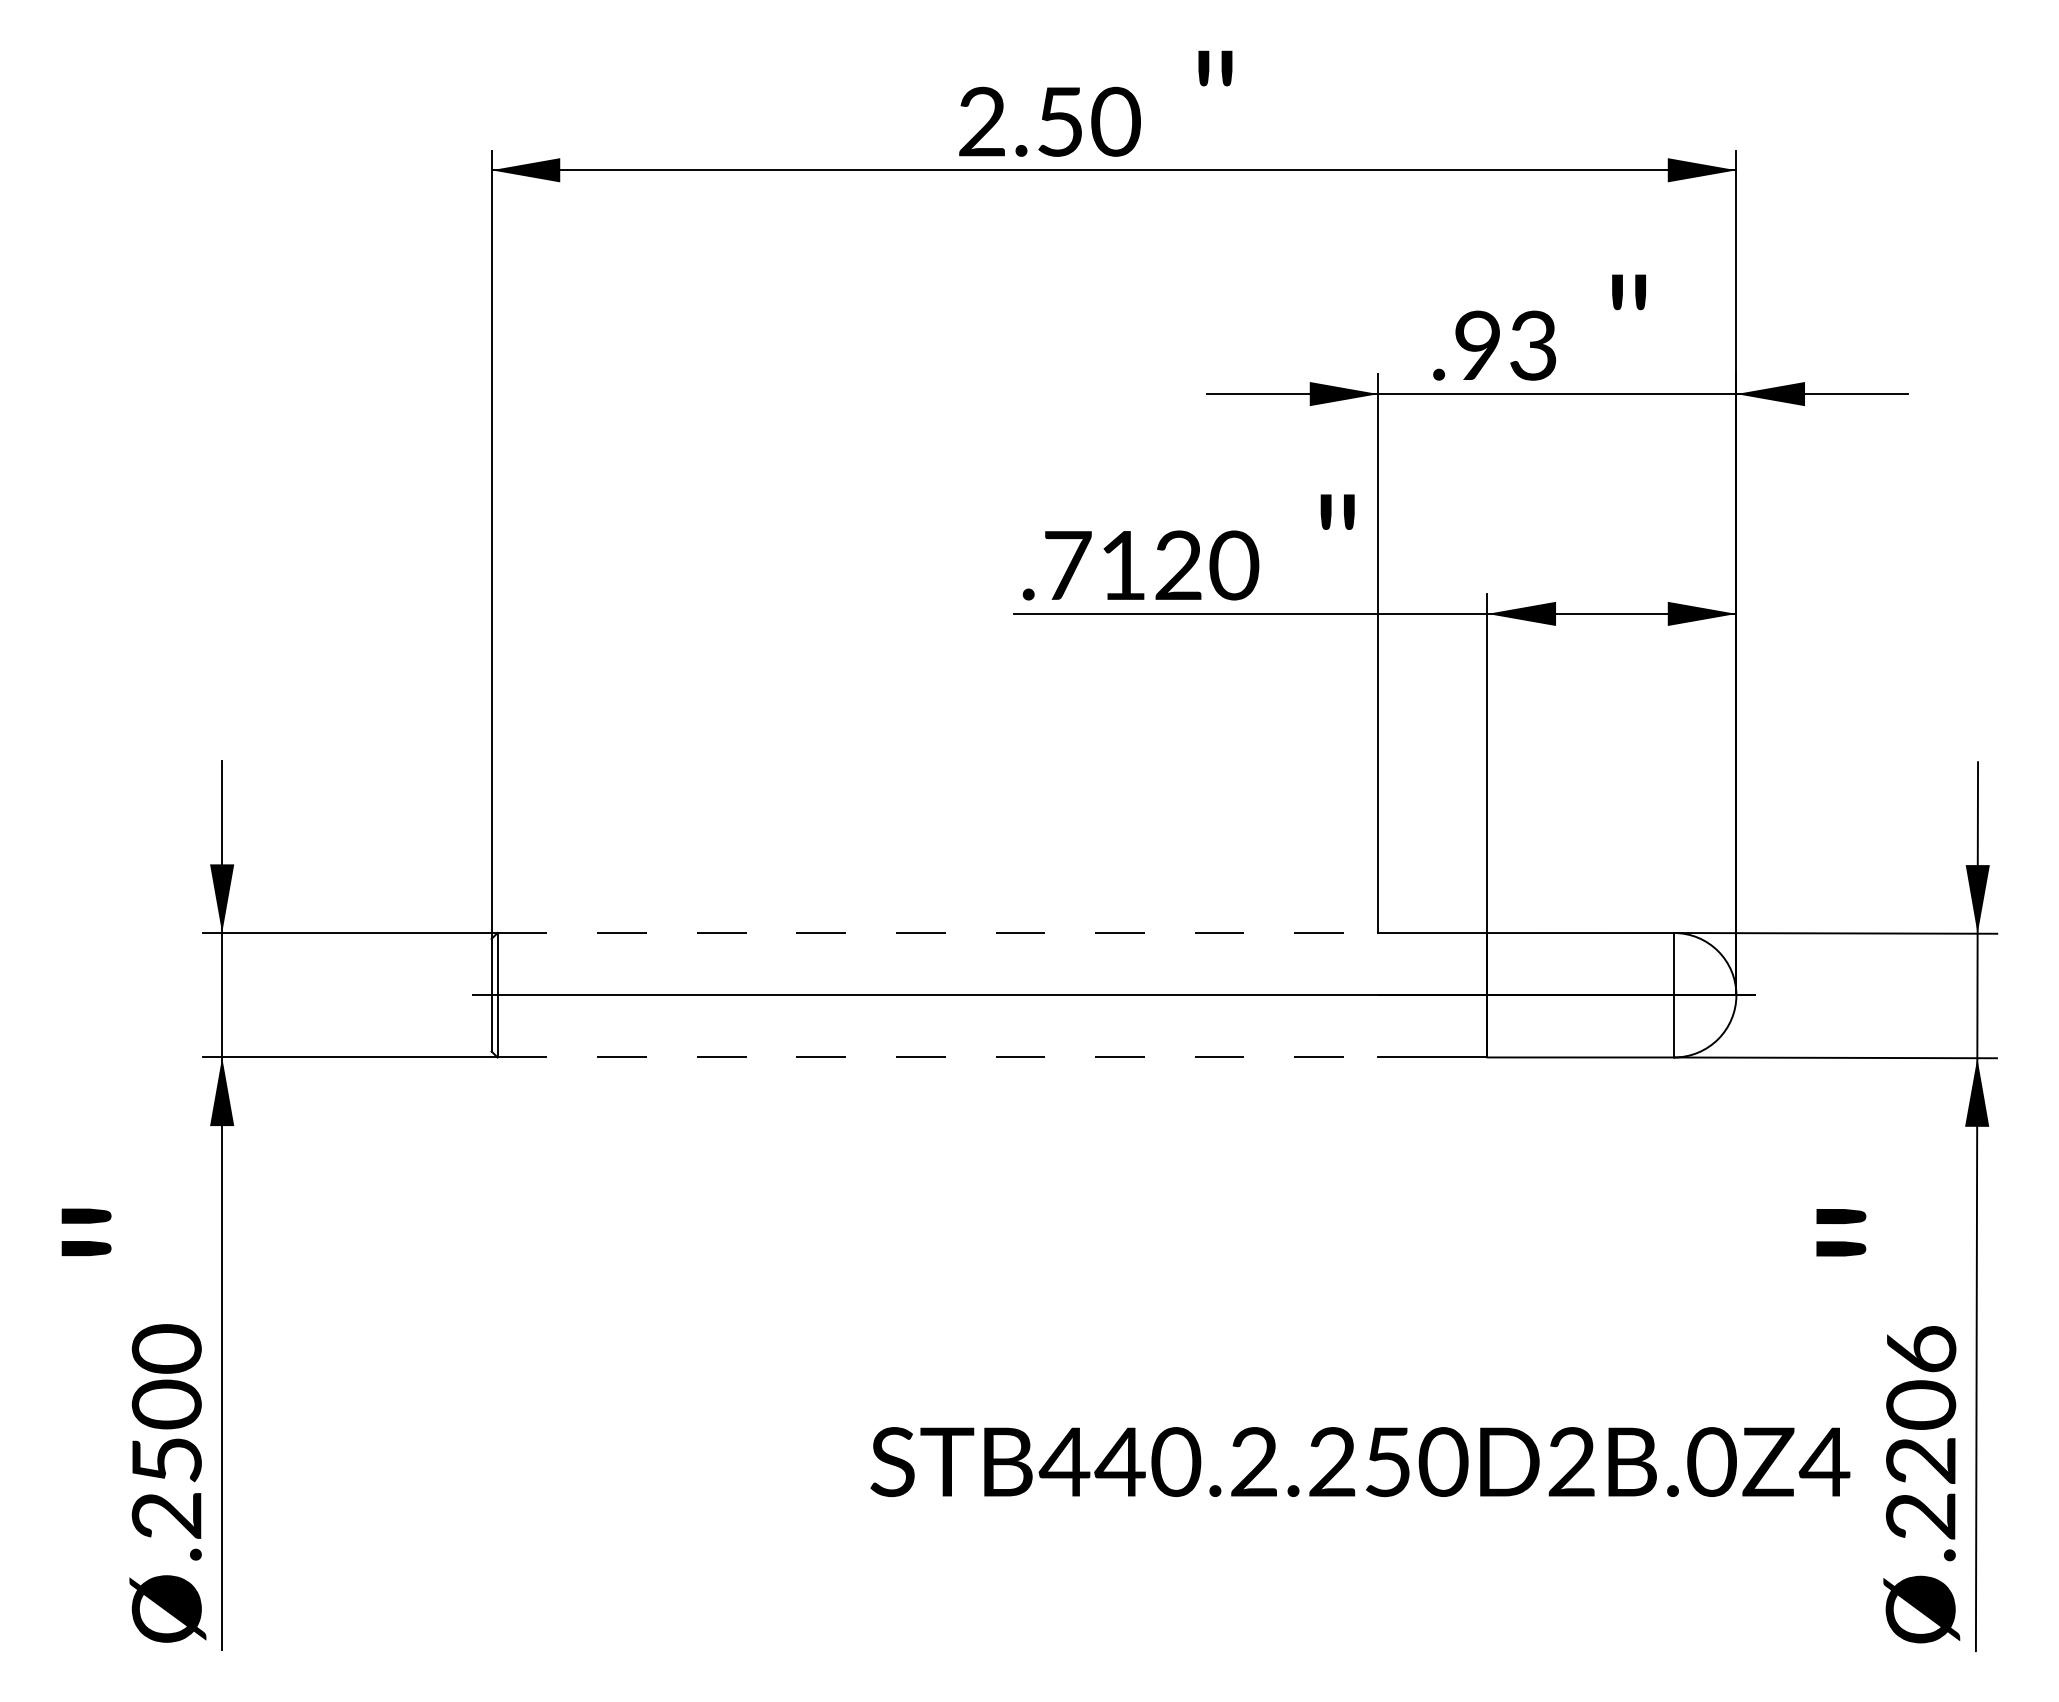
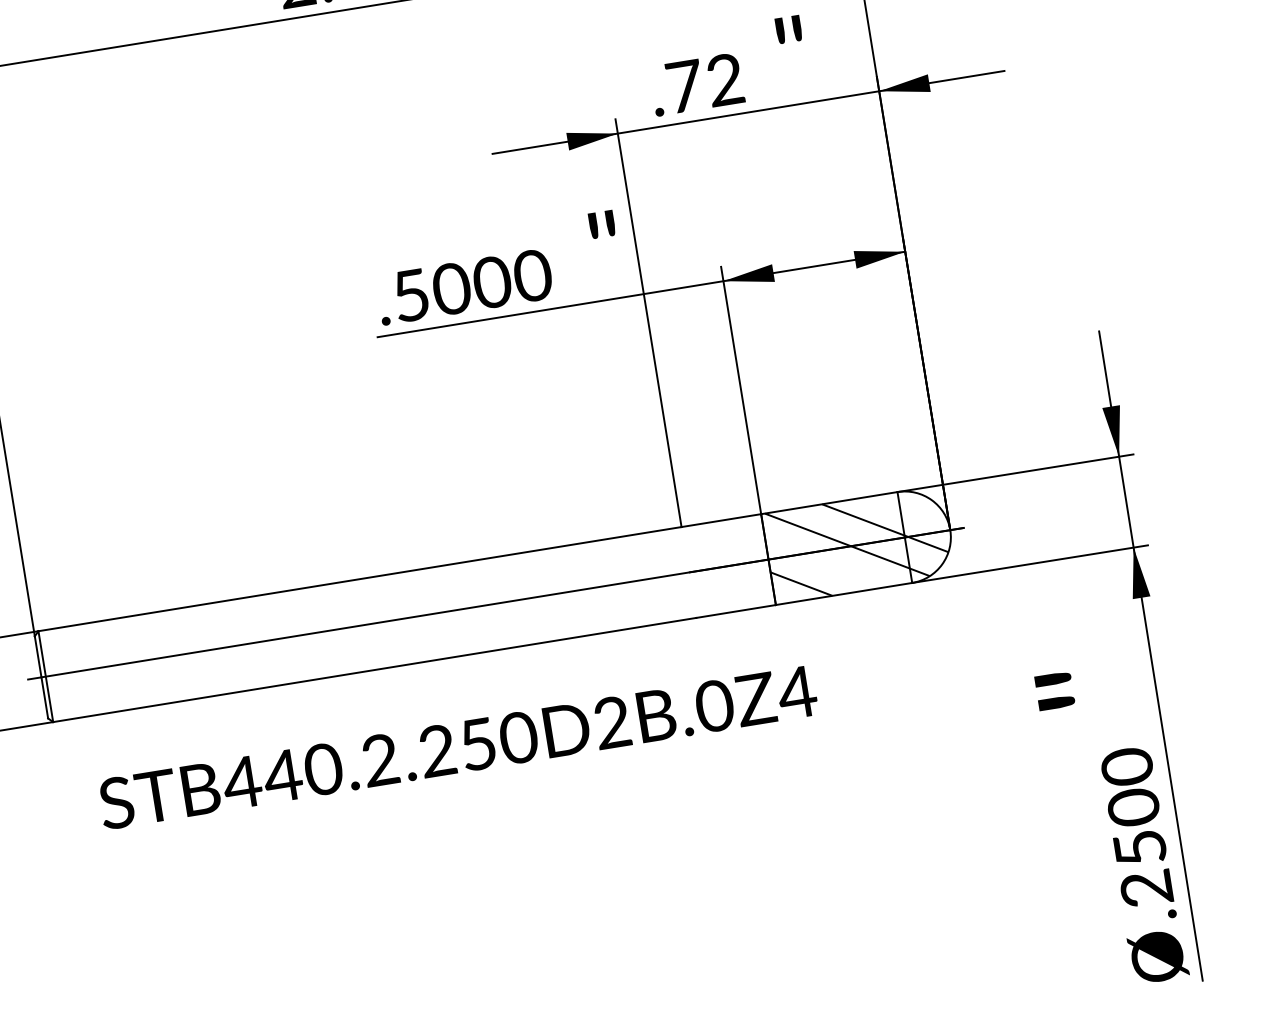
text: (1505, 345) -> (704, 83), .93 -> .72
text: (1124, 565) -> (452, 288), .7120 -> .5000
line: (938, 933) -> (360, 579), dashed -> solid
hatch: (1608, 995) -> (856, 545), added
line: (938, 1057) -> (375, 669), dashed -> solid
text: (1921, 1403) -> (1133, 806), .2206 -> .2500
text: (1360, 1462) -> (458, 747), moved

